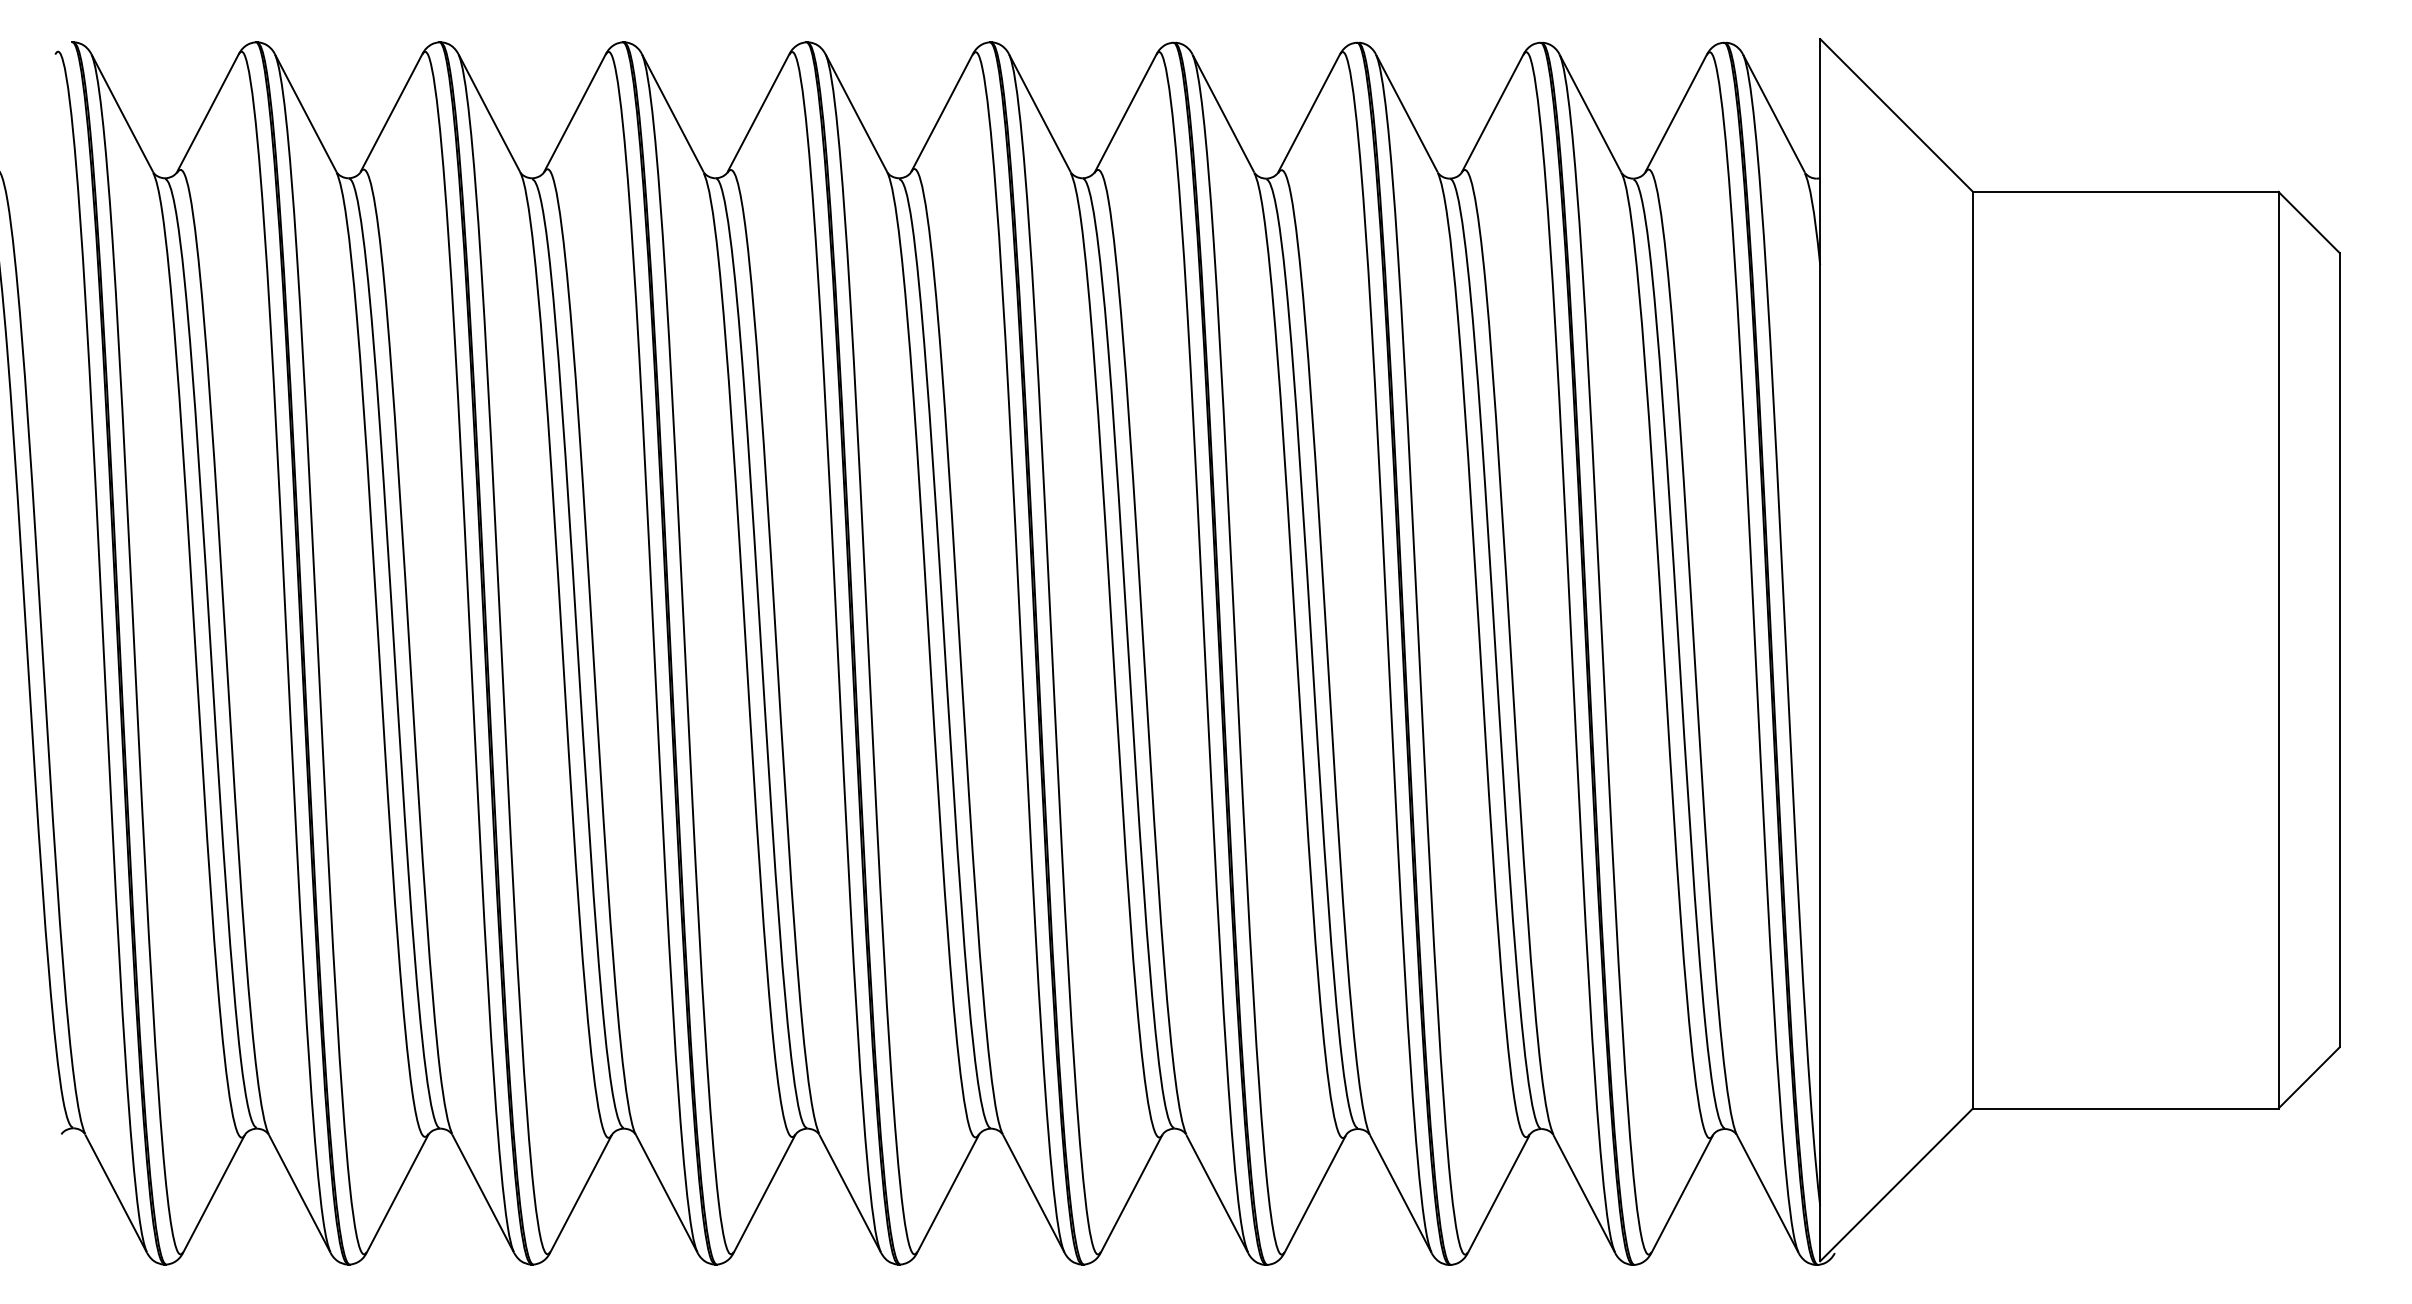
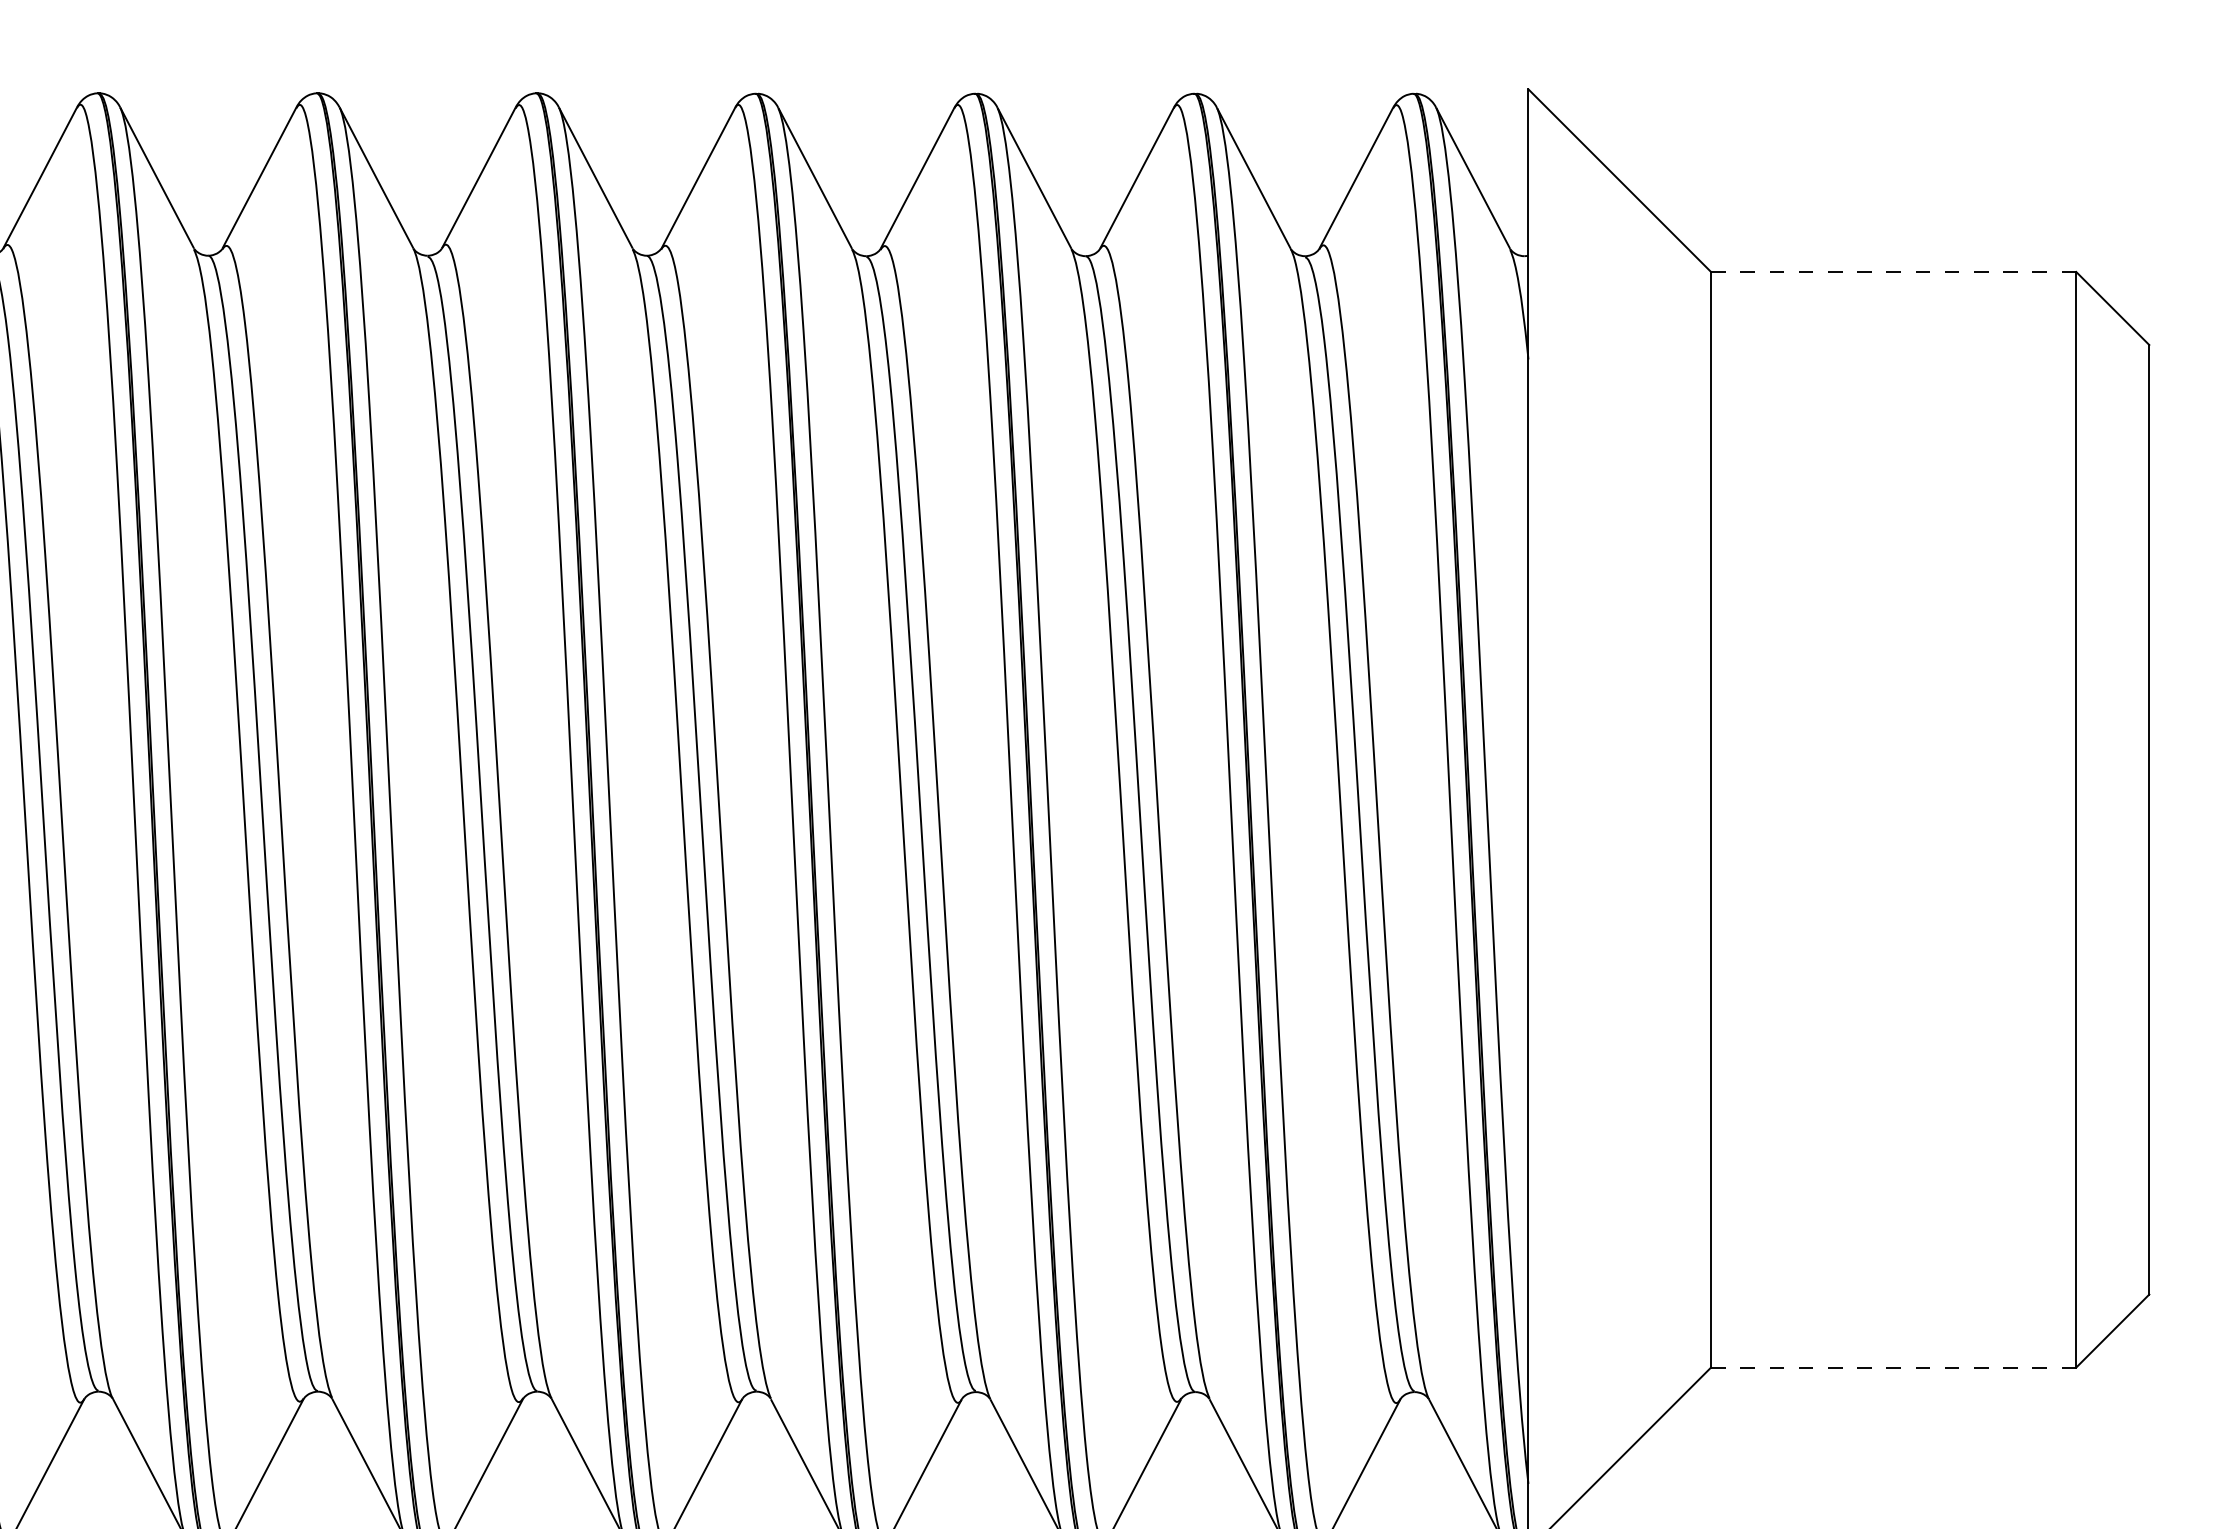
line: (2125, 191) -> (1893, 271), solid -> dashed
line: (2125, 1108) -> (1893, 1367), solid -> dashed

